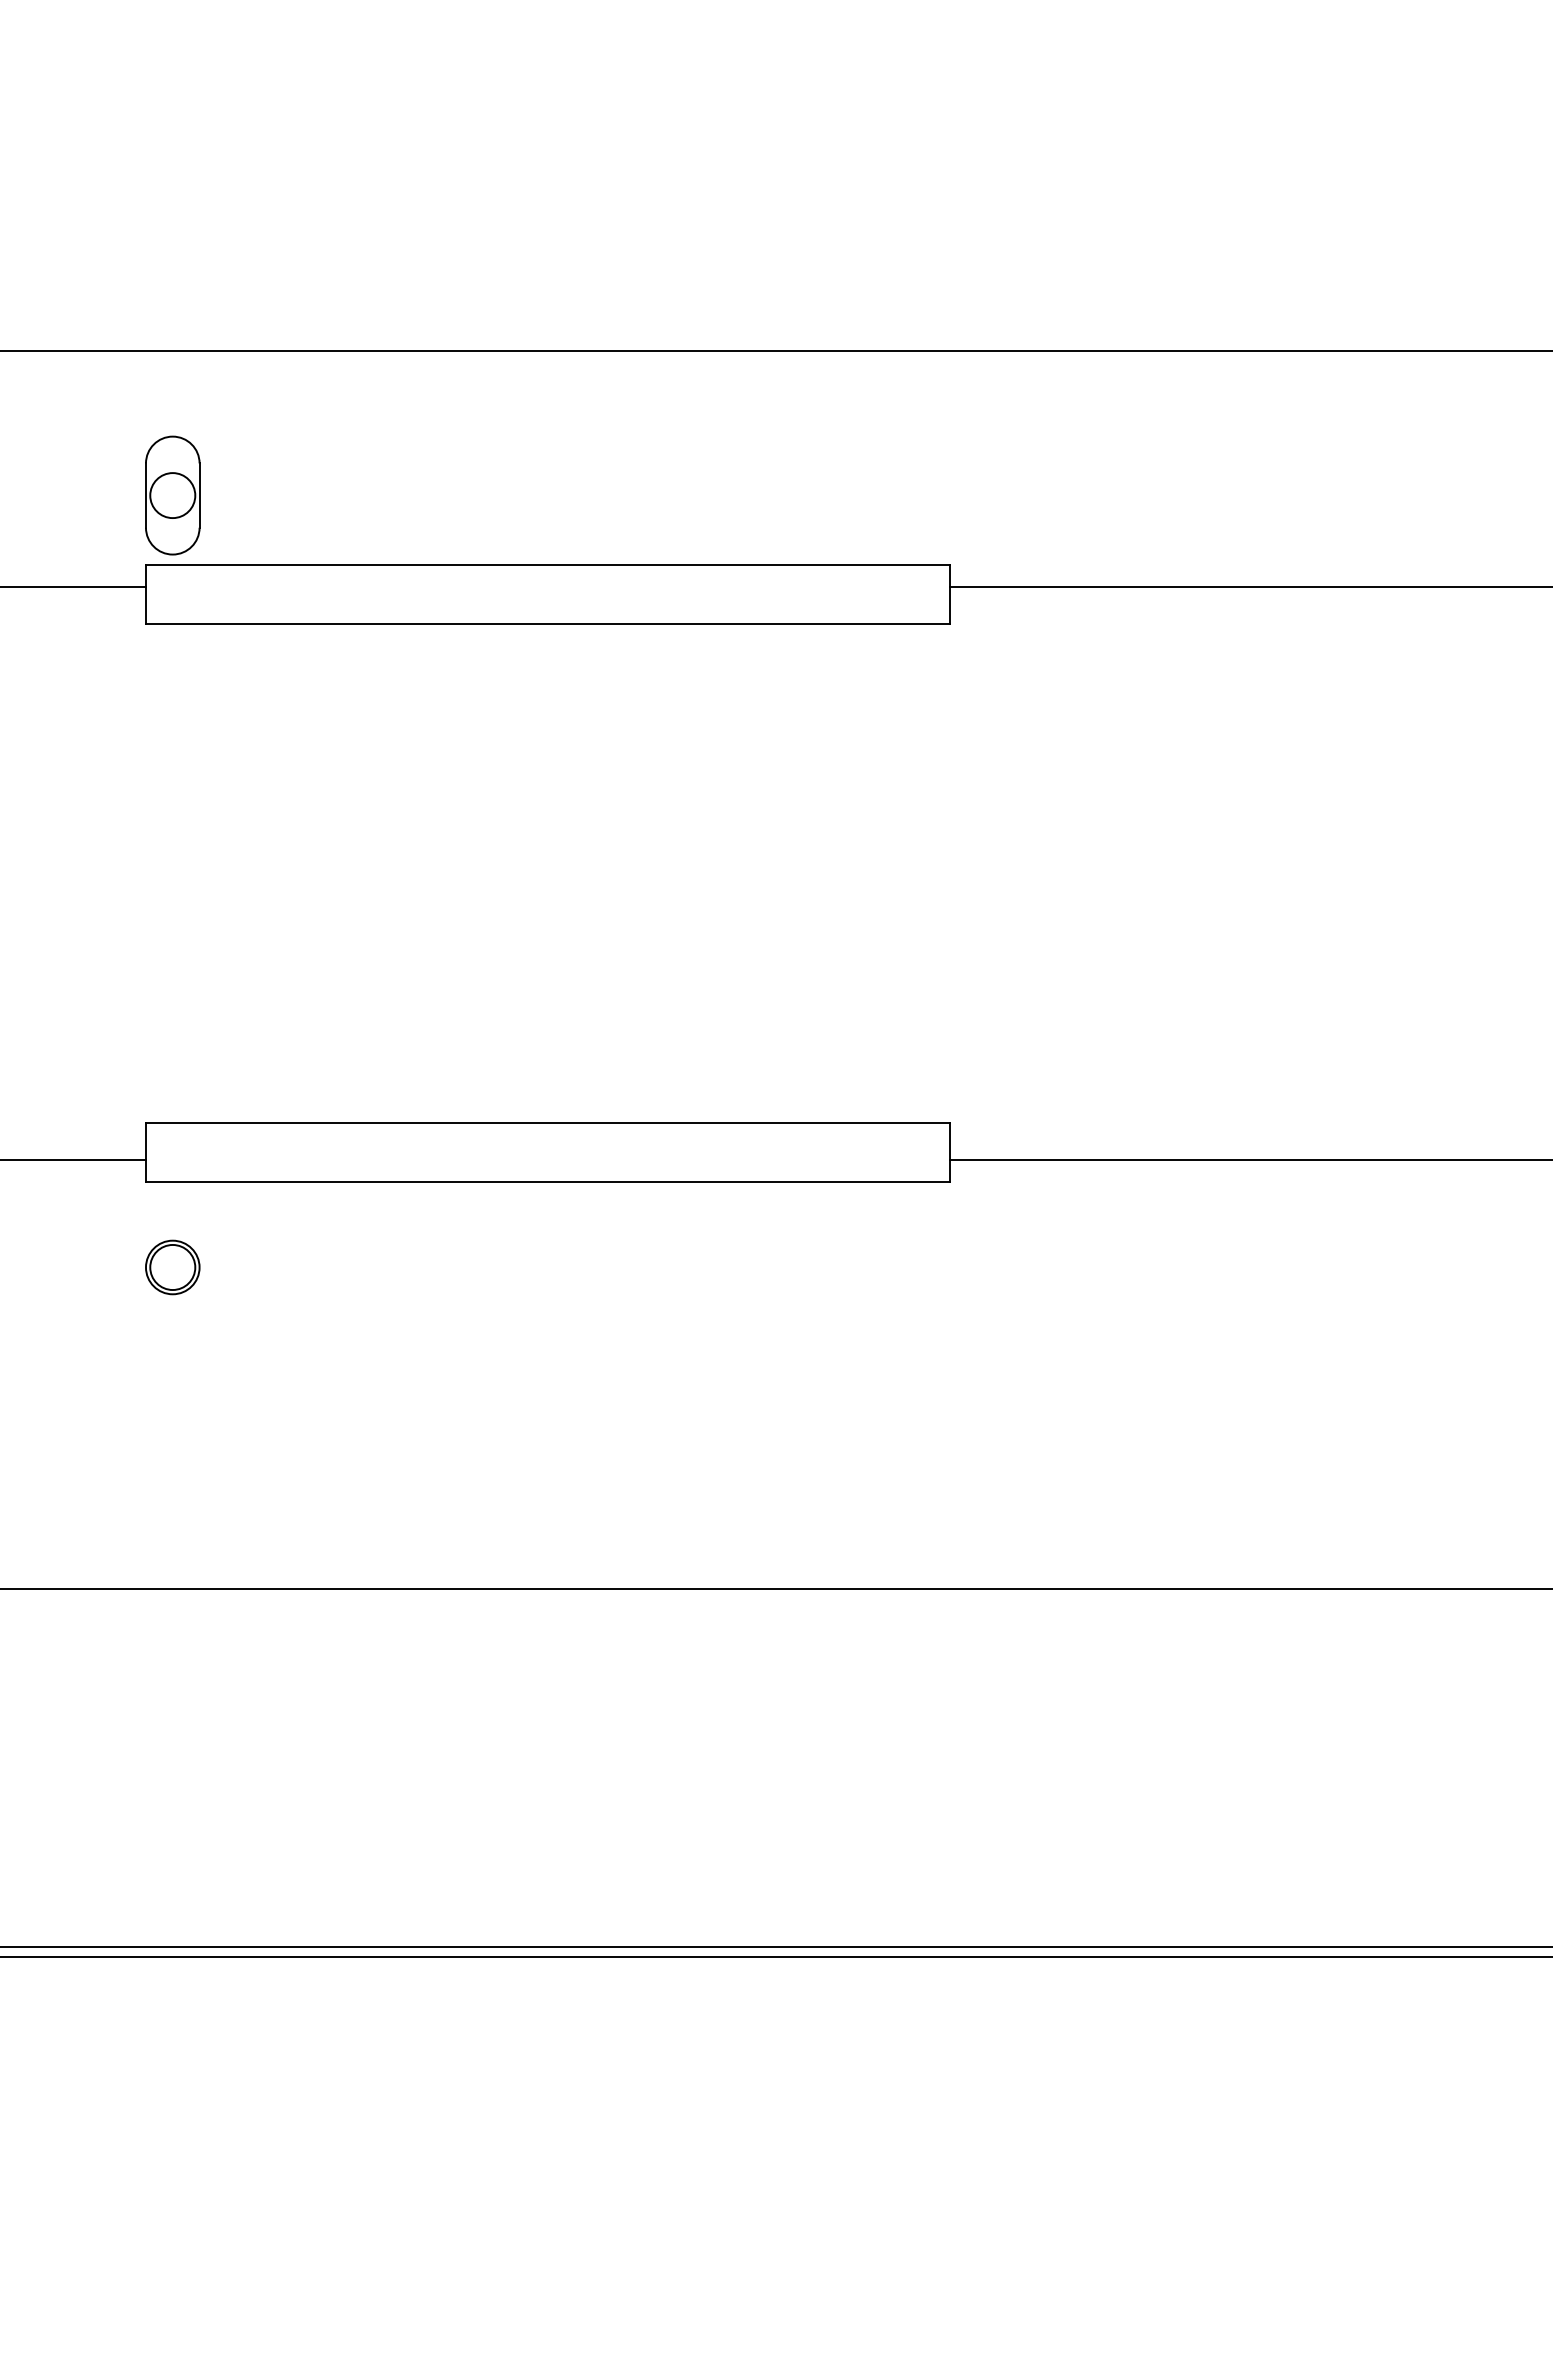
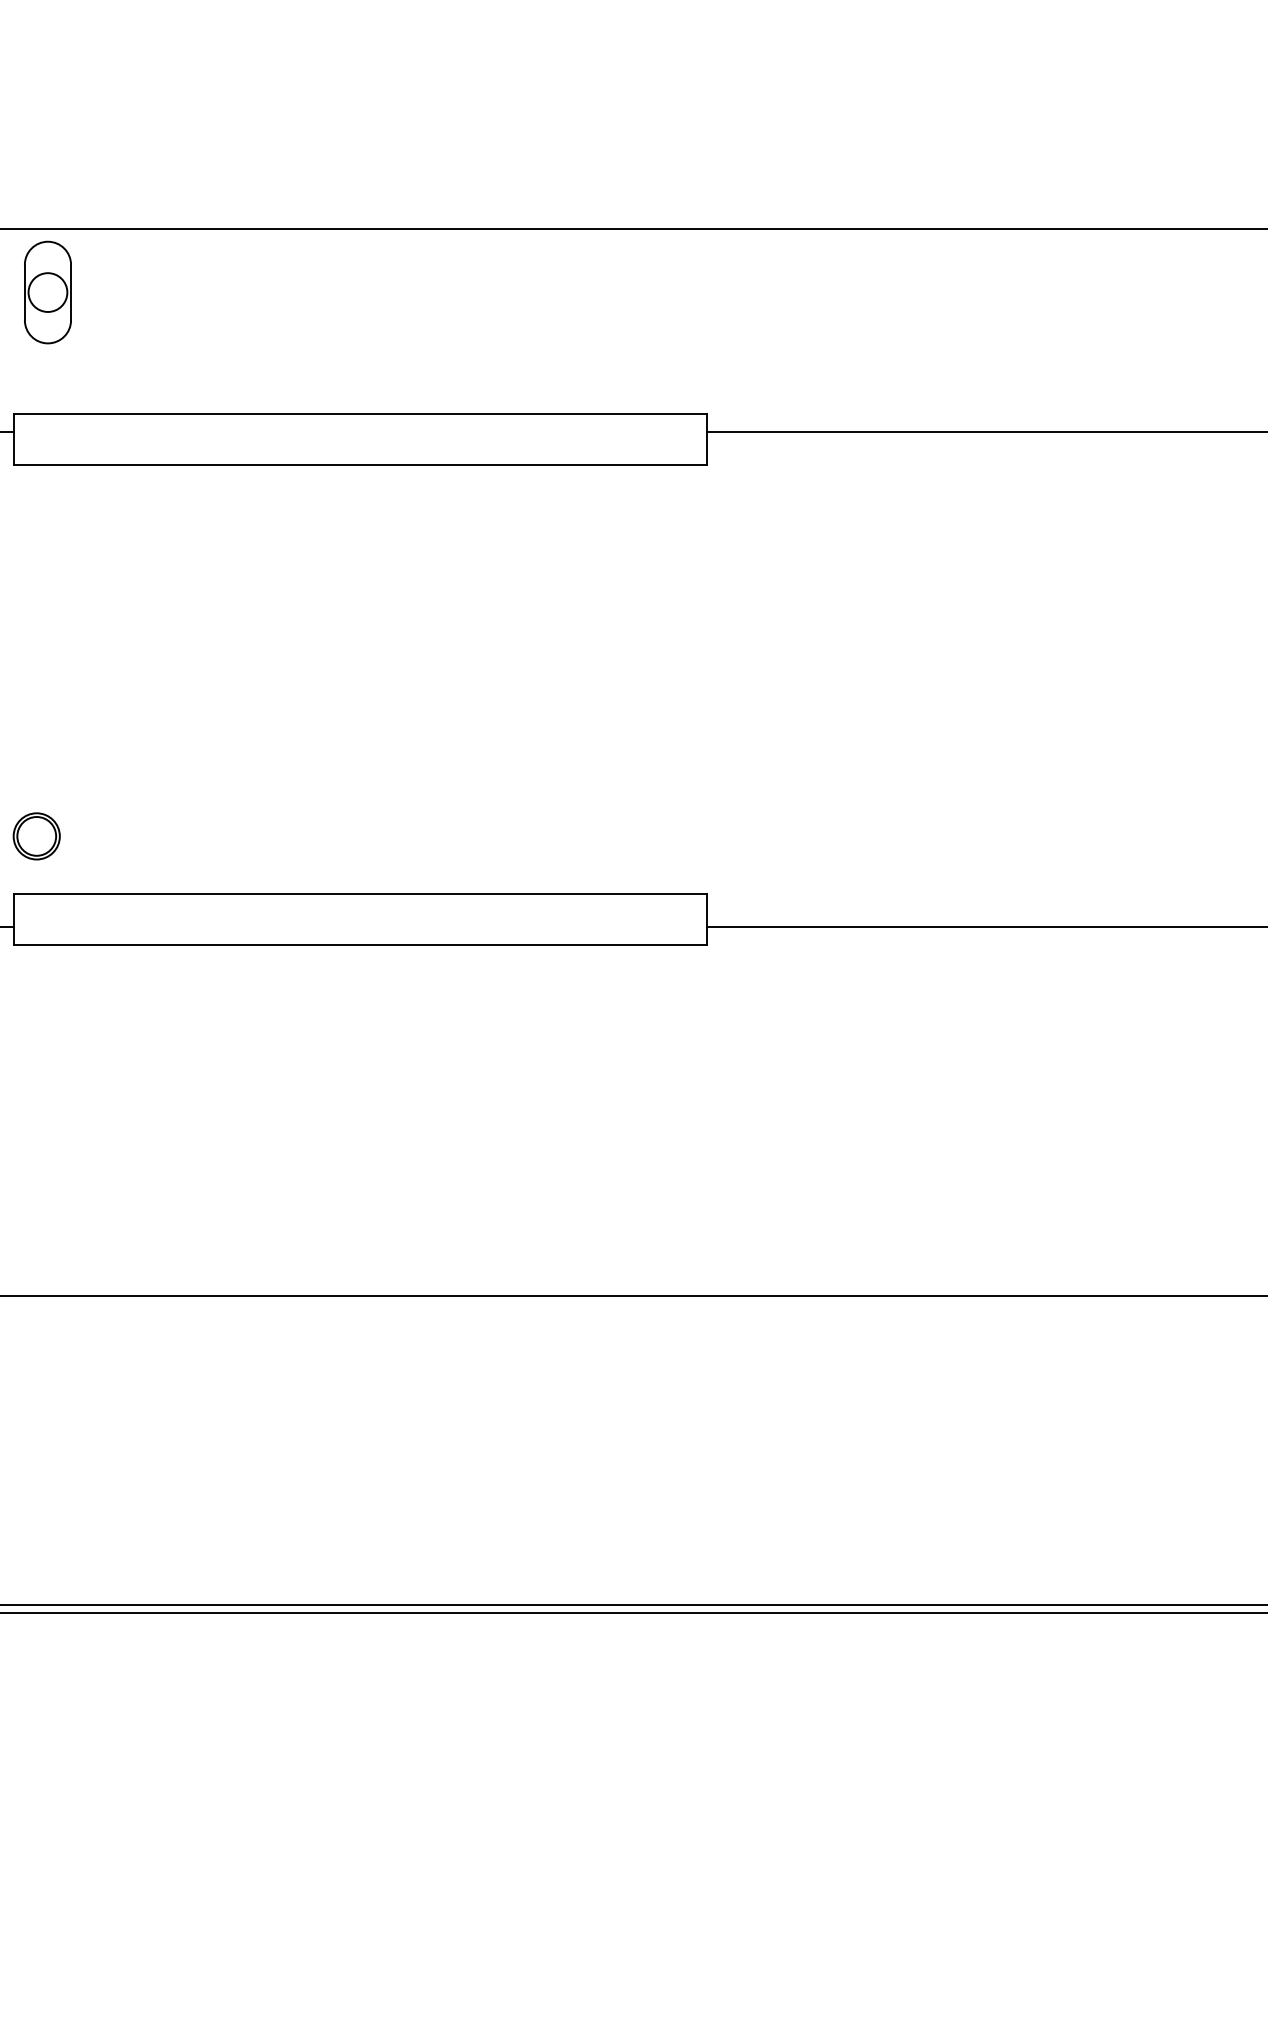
part: (172, 495) -> (47, 292), moved
part: (172, 1267) -> (36, 836), moved

